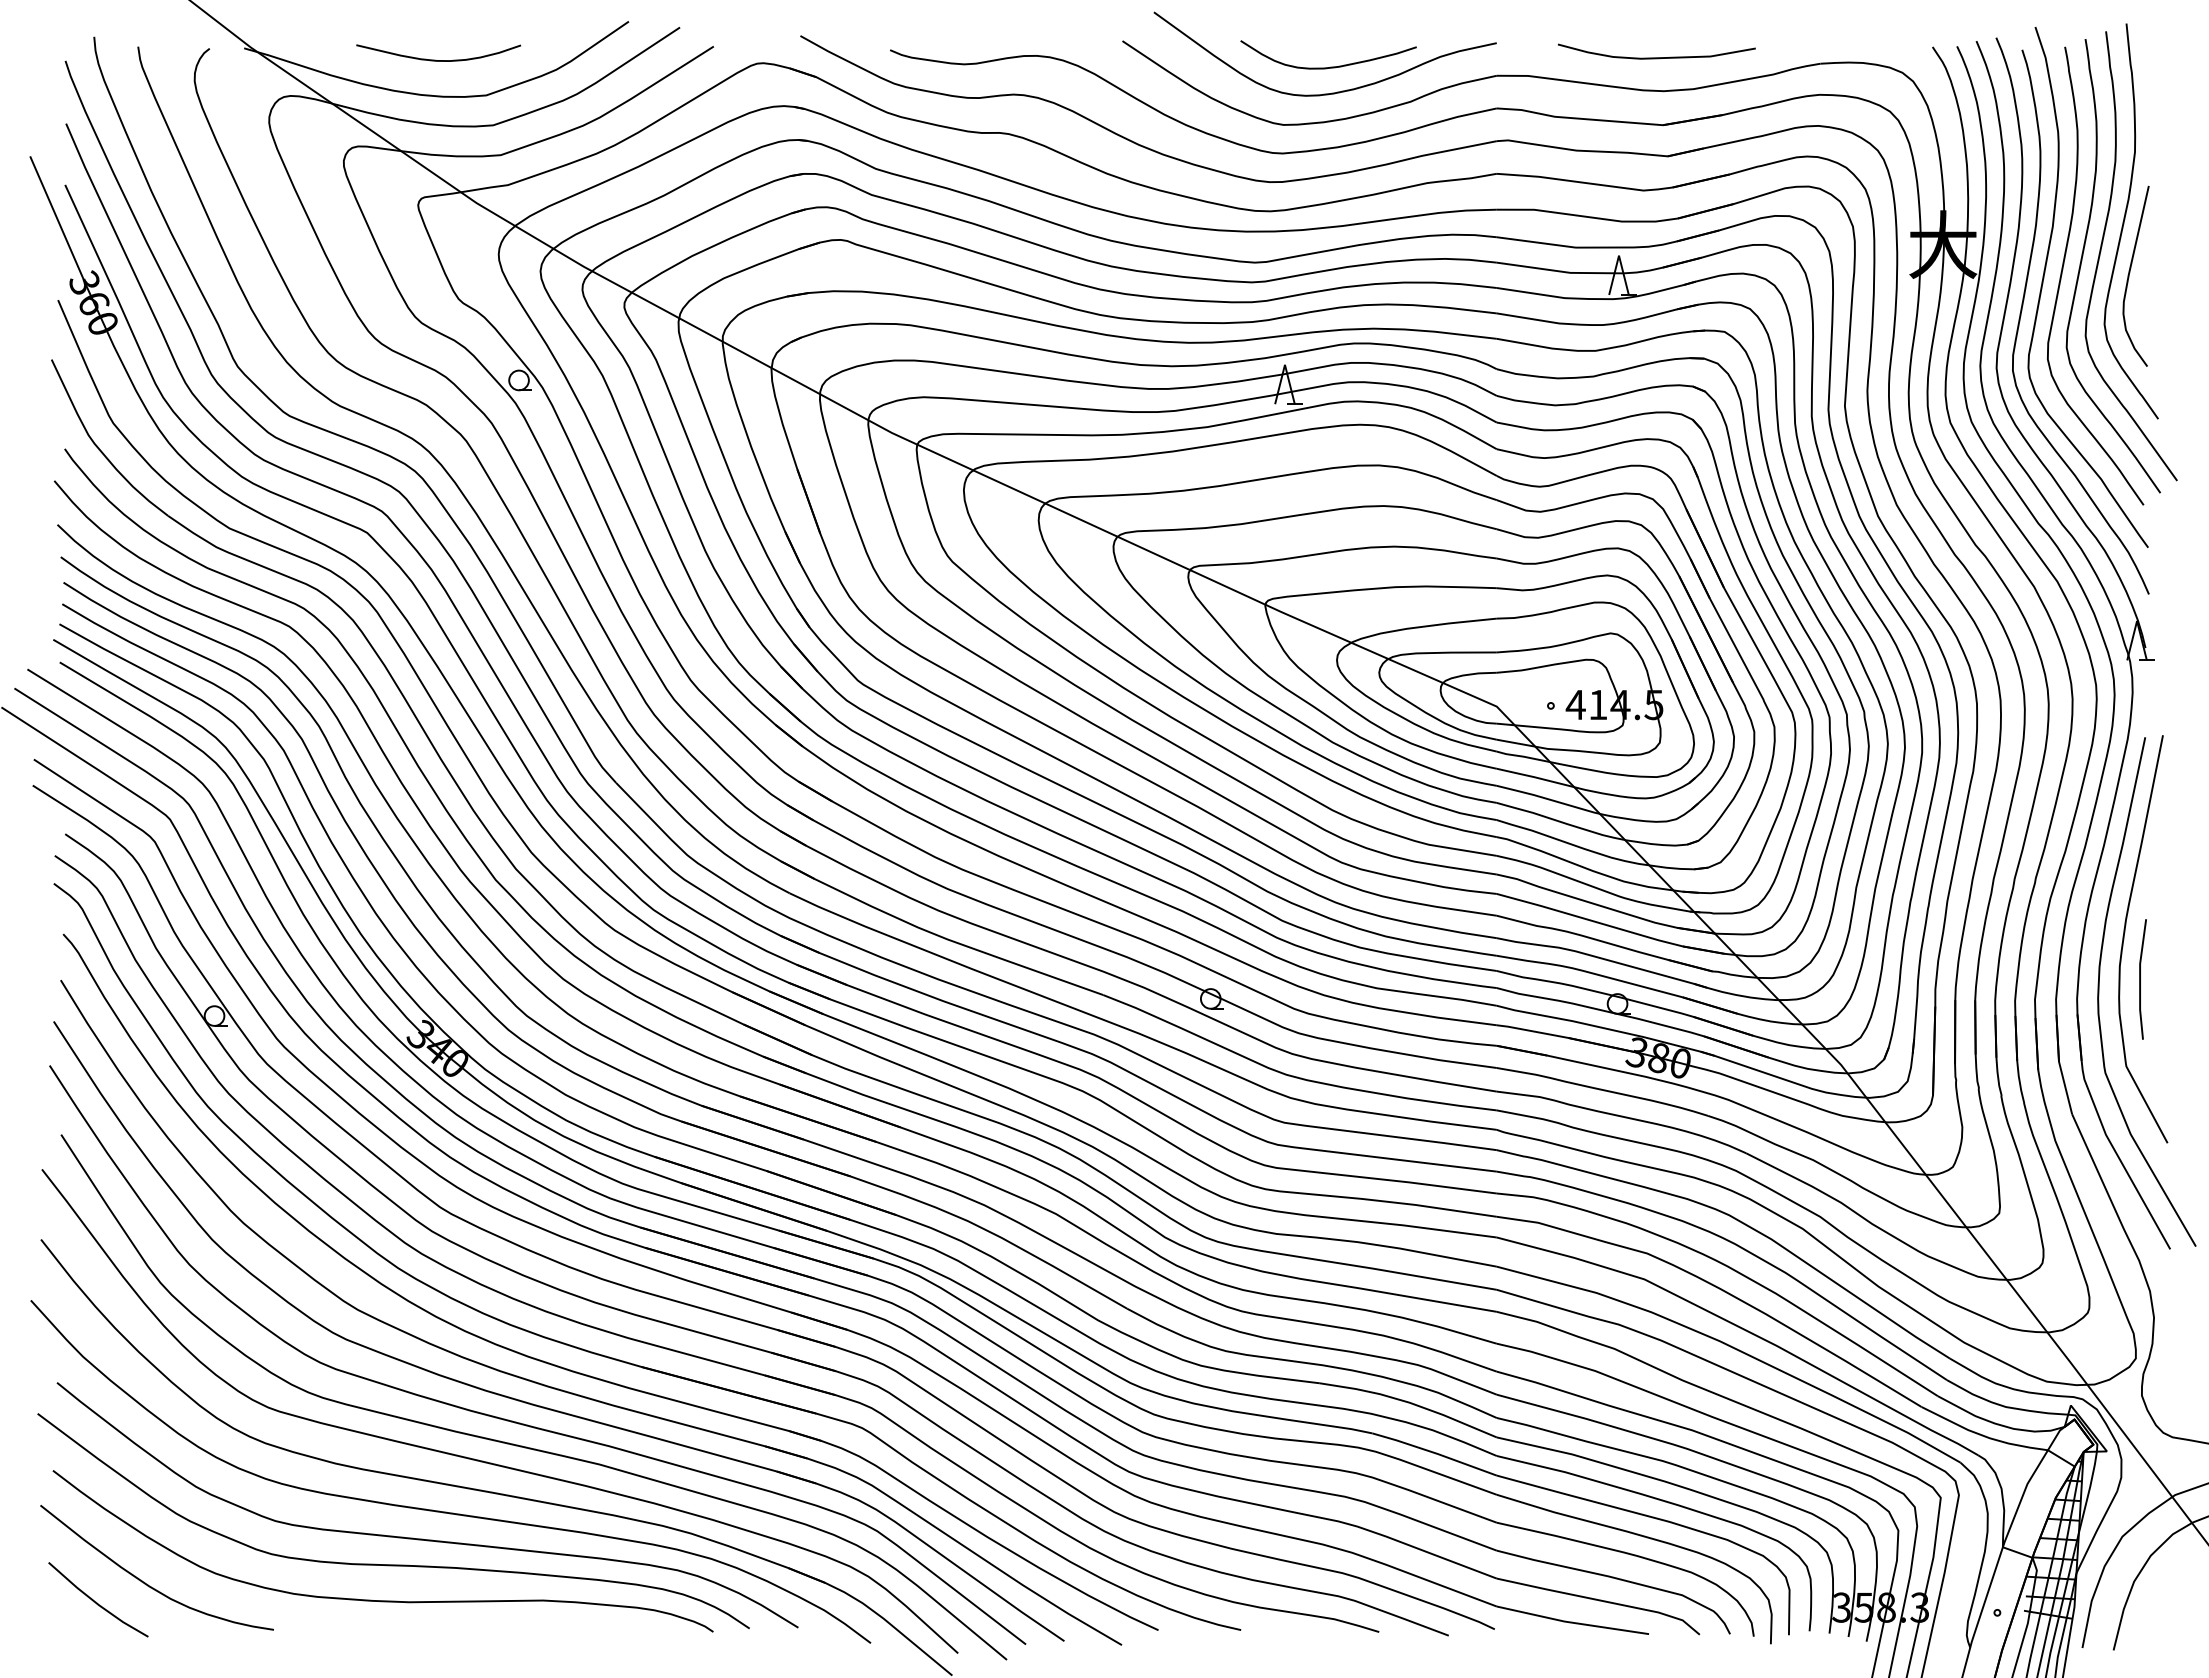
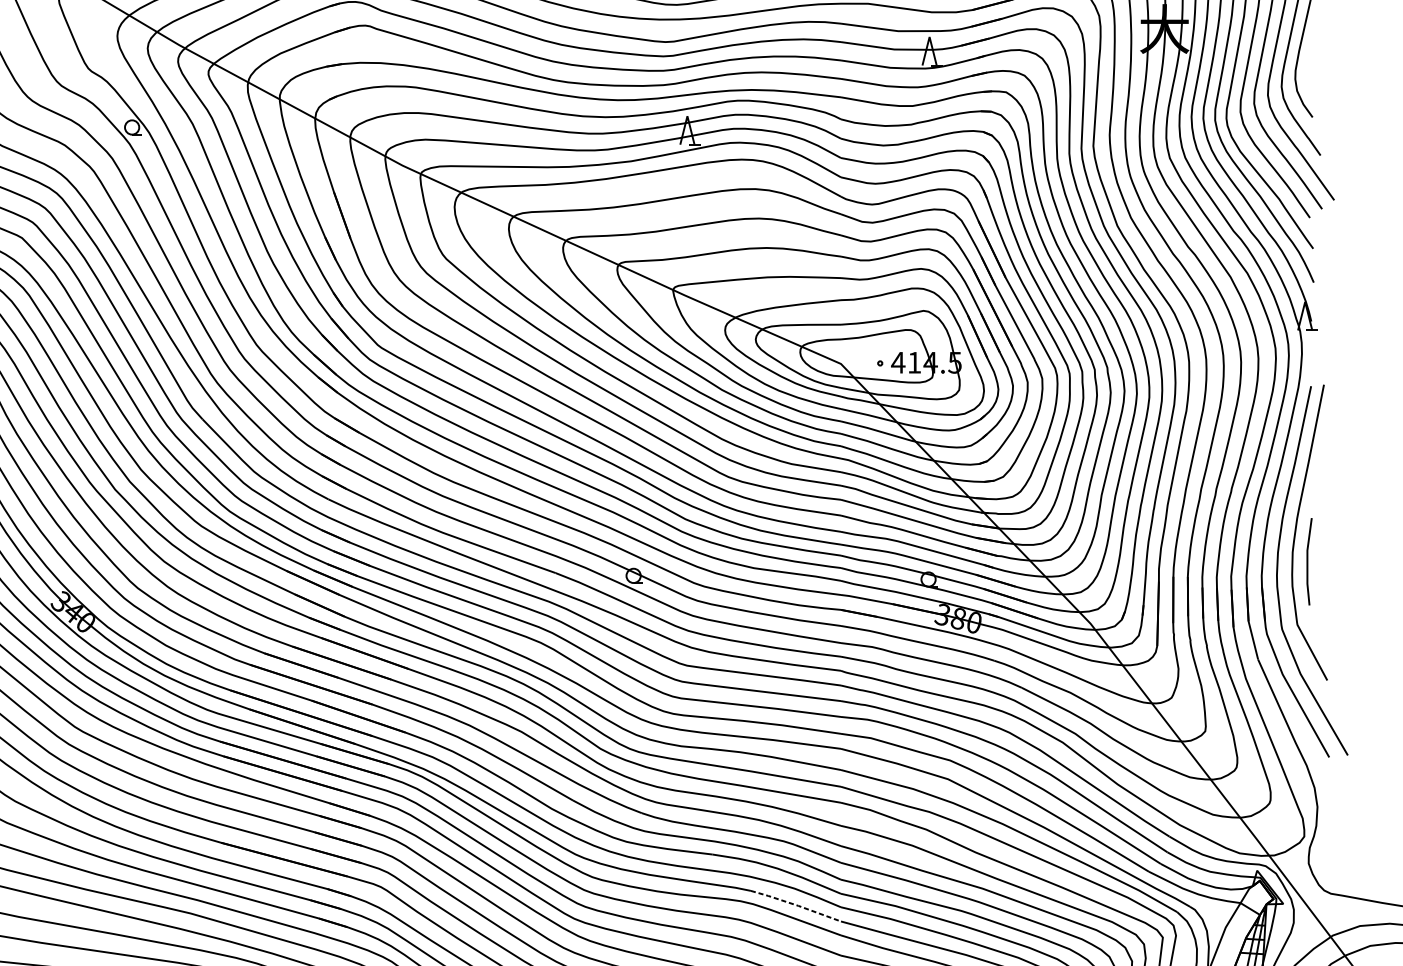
line: (1435, 1453) -> (796, 905), solid -> dashed

